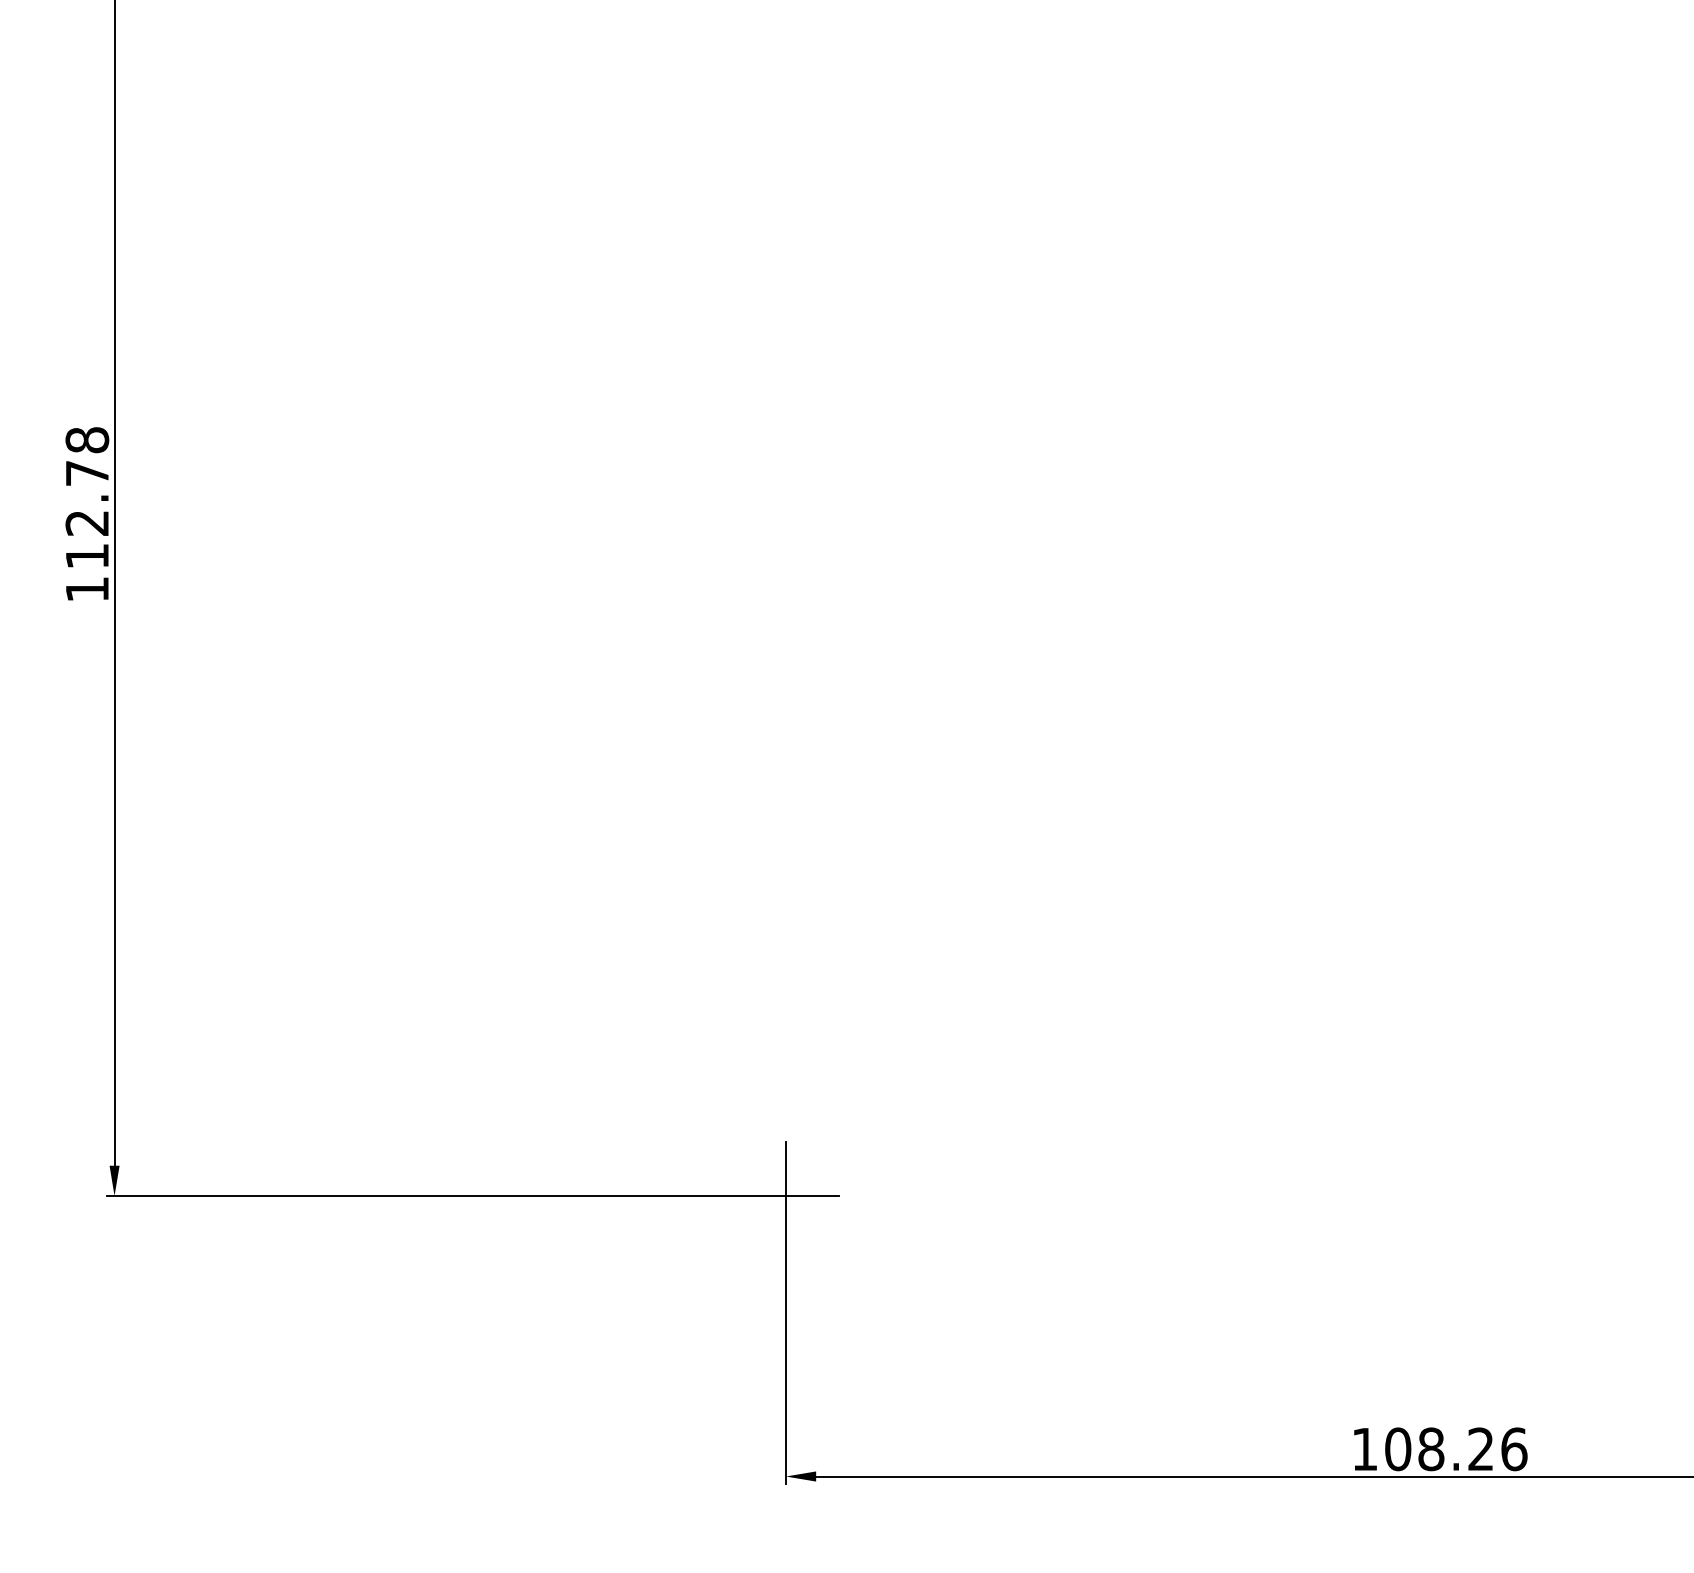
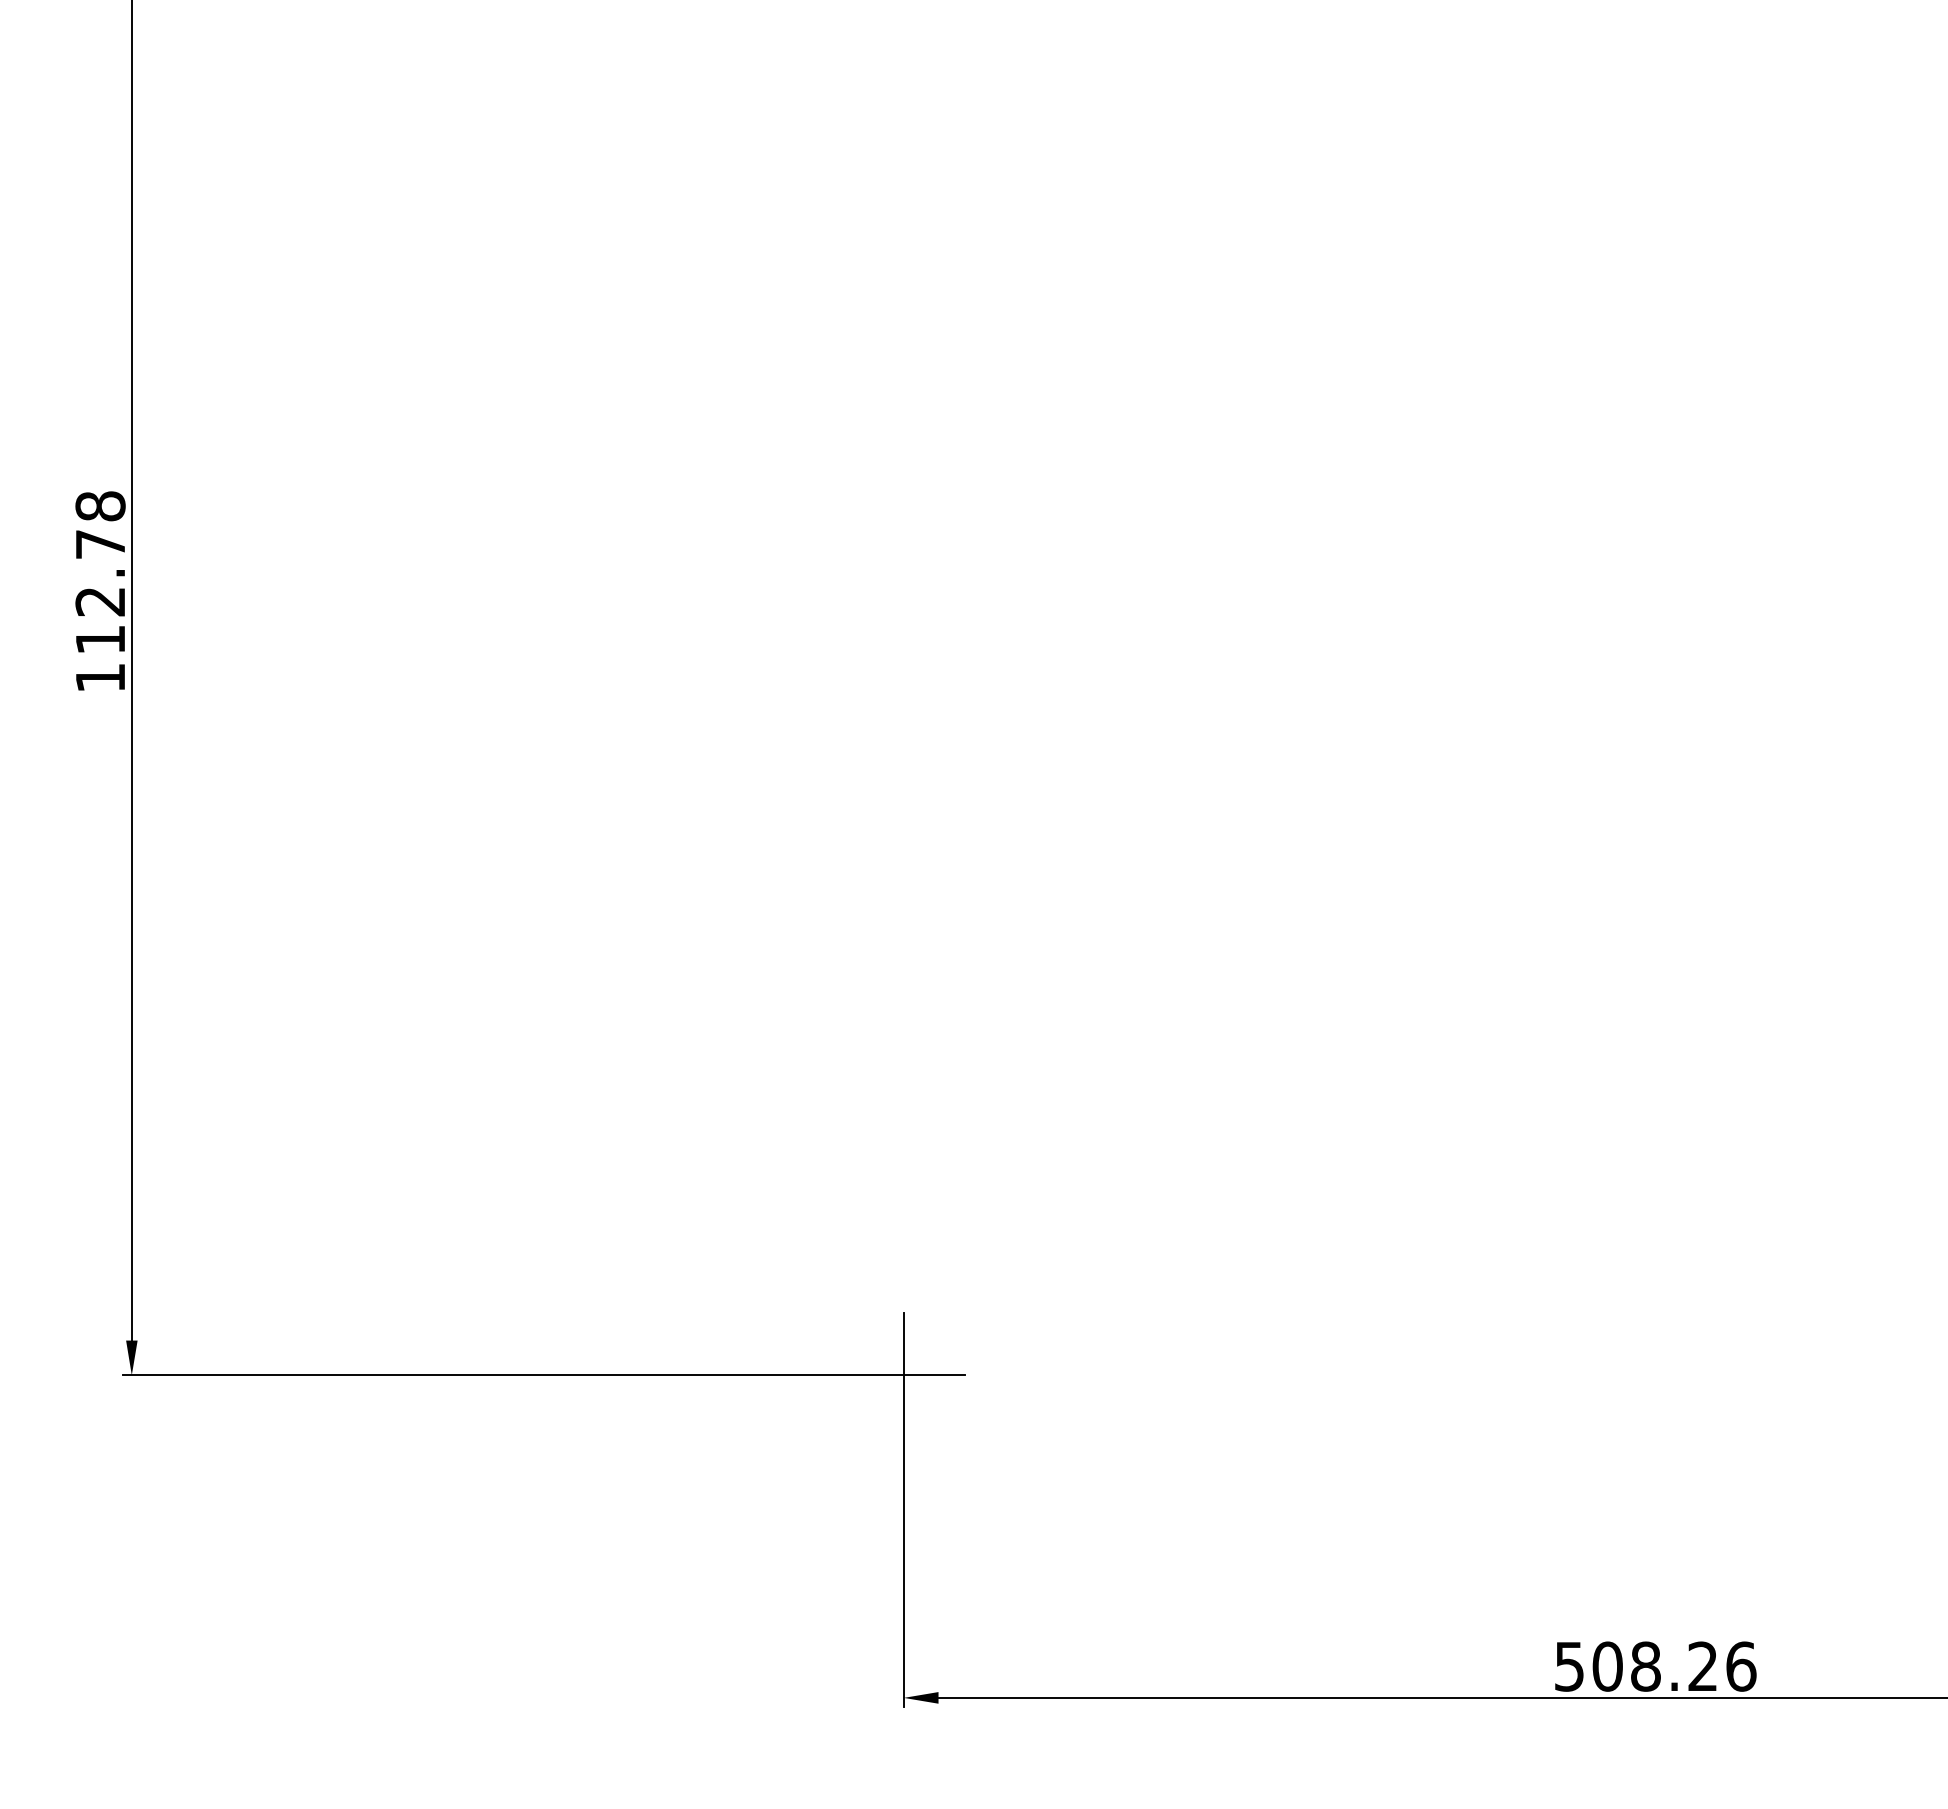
text: (1364, 1449) -> (1569, 1666), 108.26 -> 508.26

